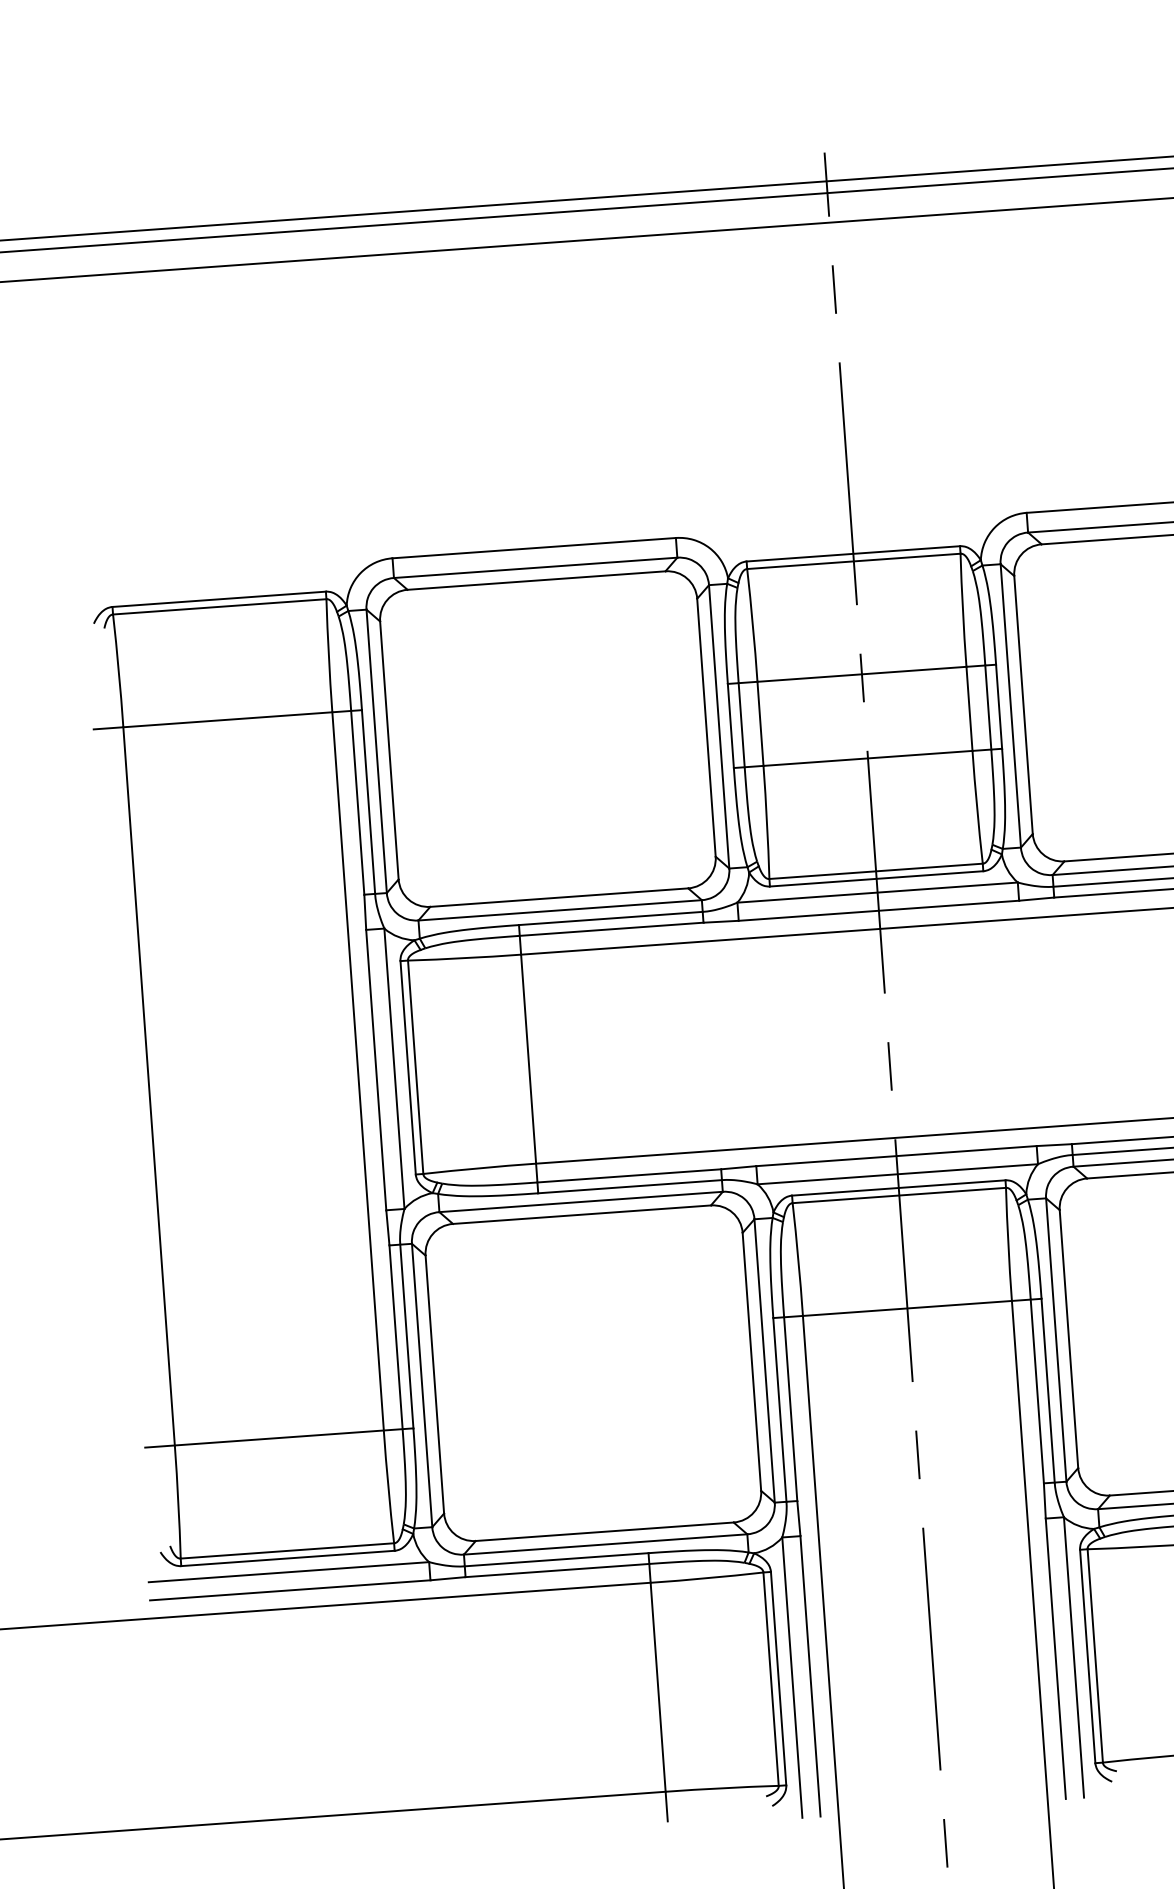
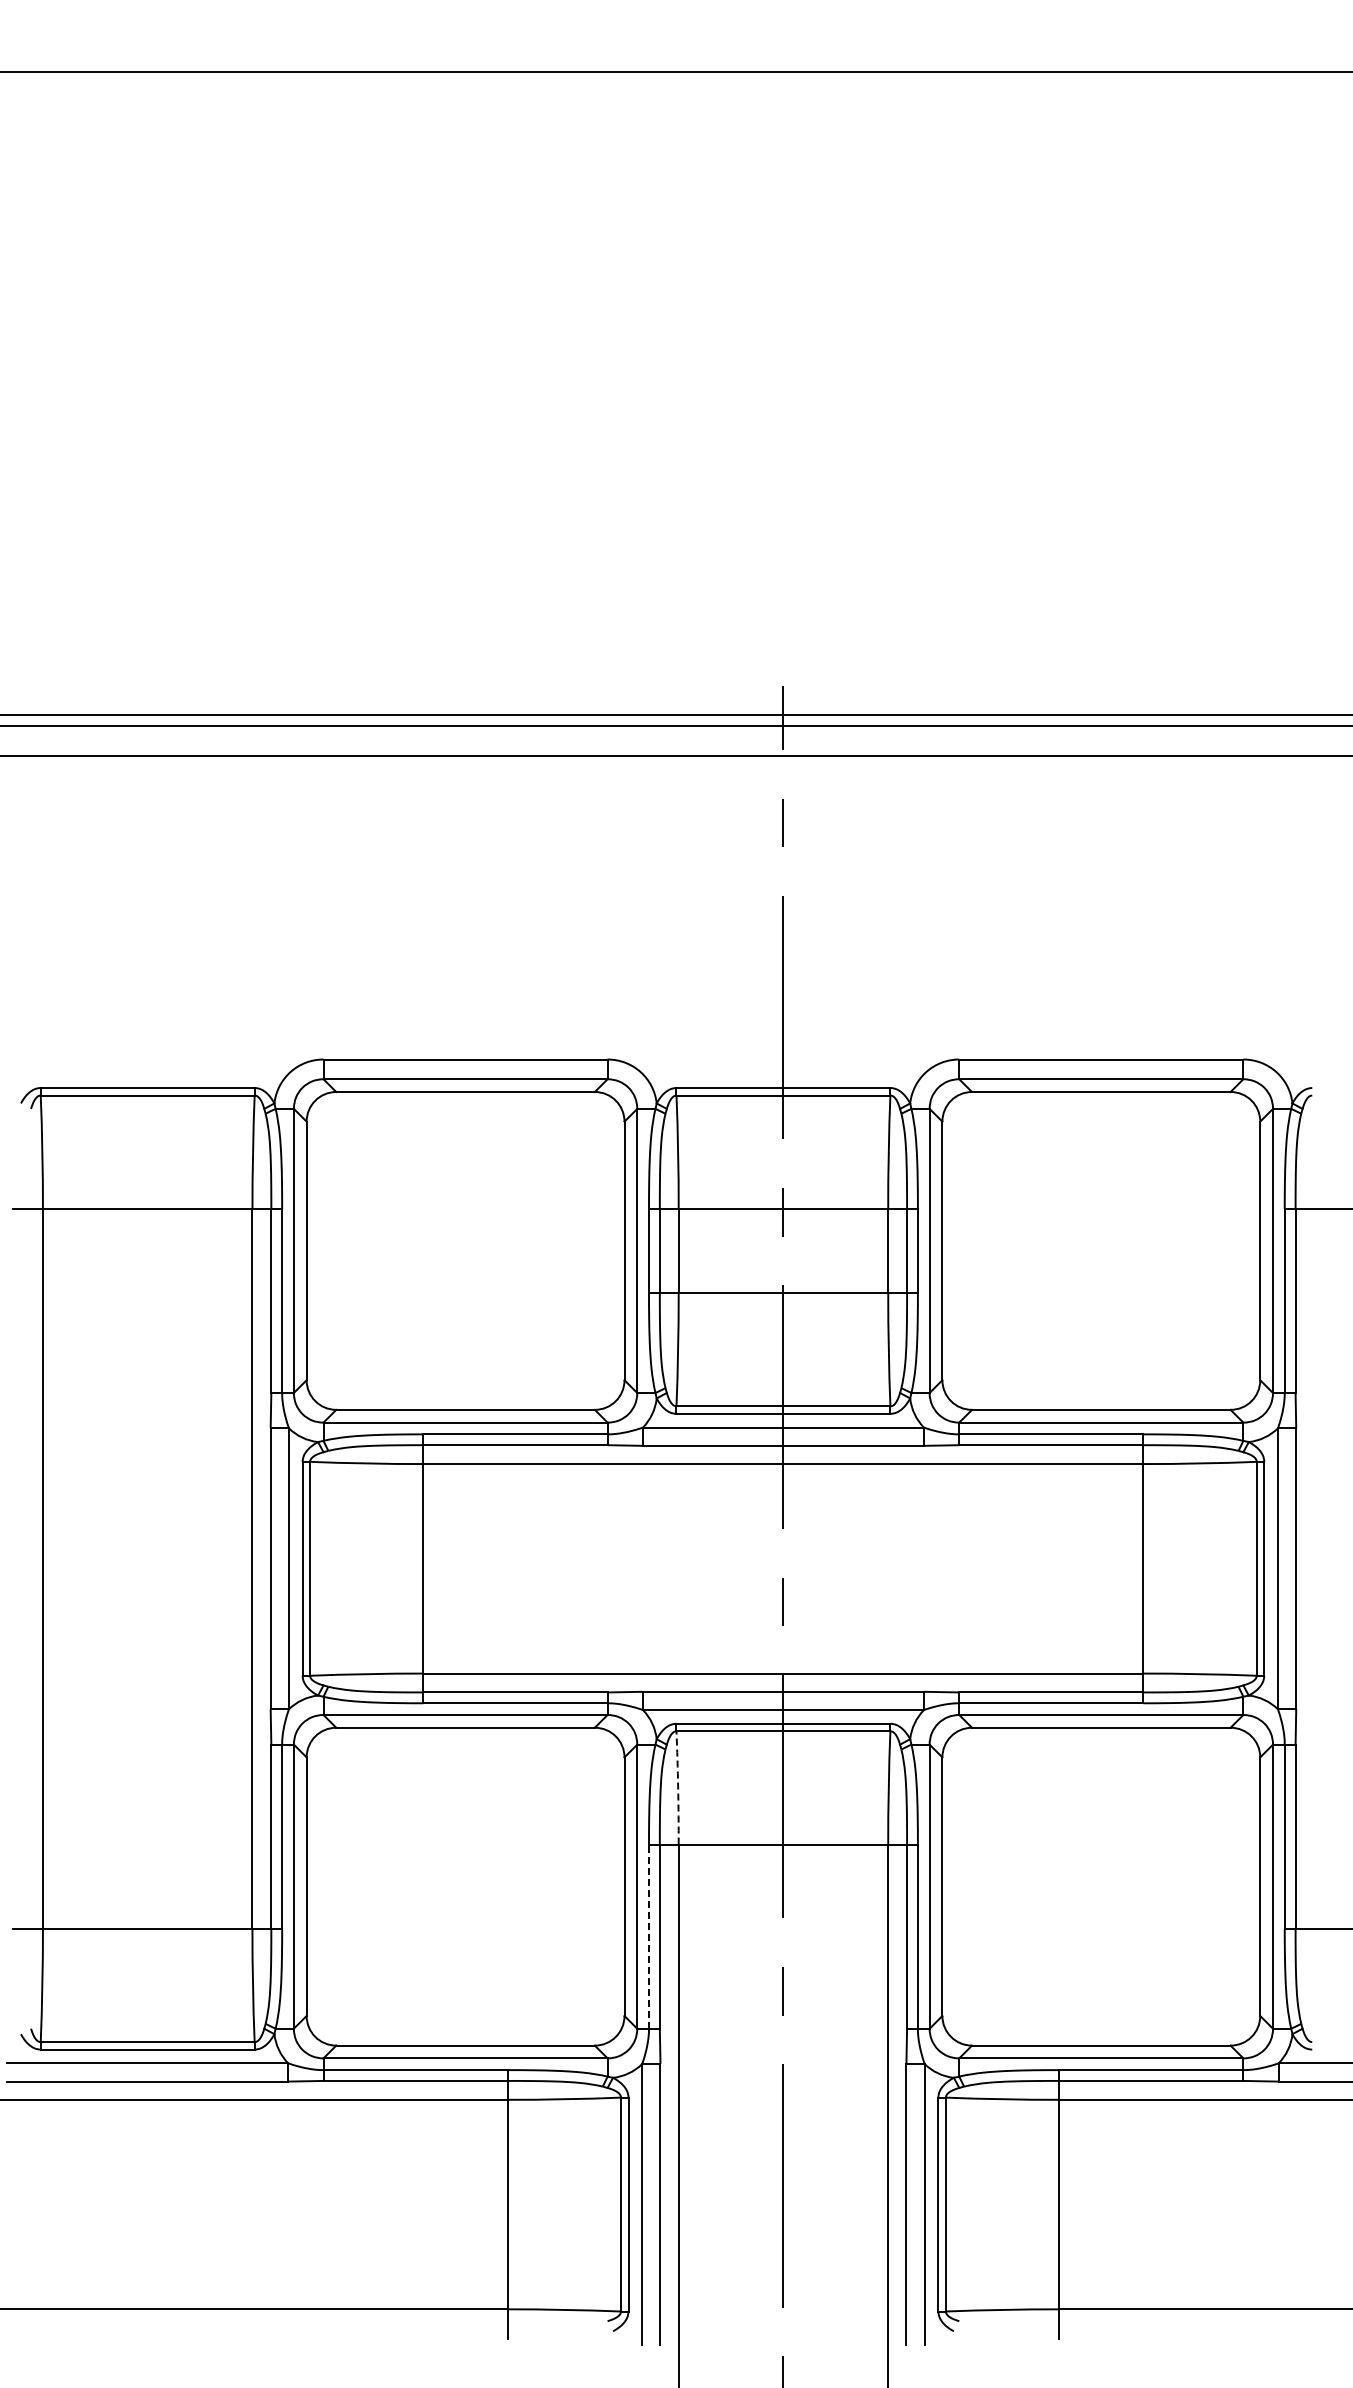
arc: (798, 1259) -> (678, 1787), solid -> dashed
line: (779, 1409) -> (648, 1936), solid -> dashed

